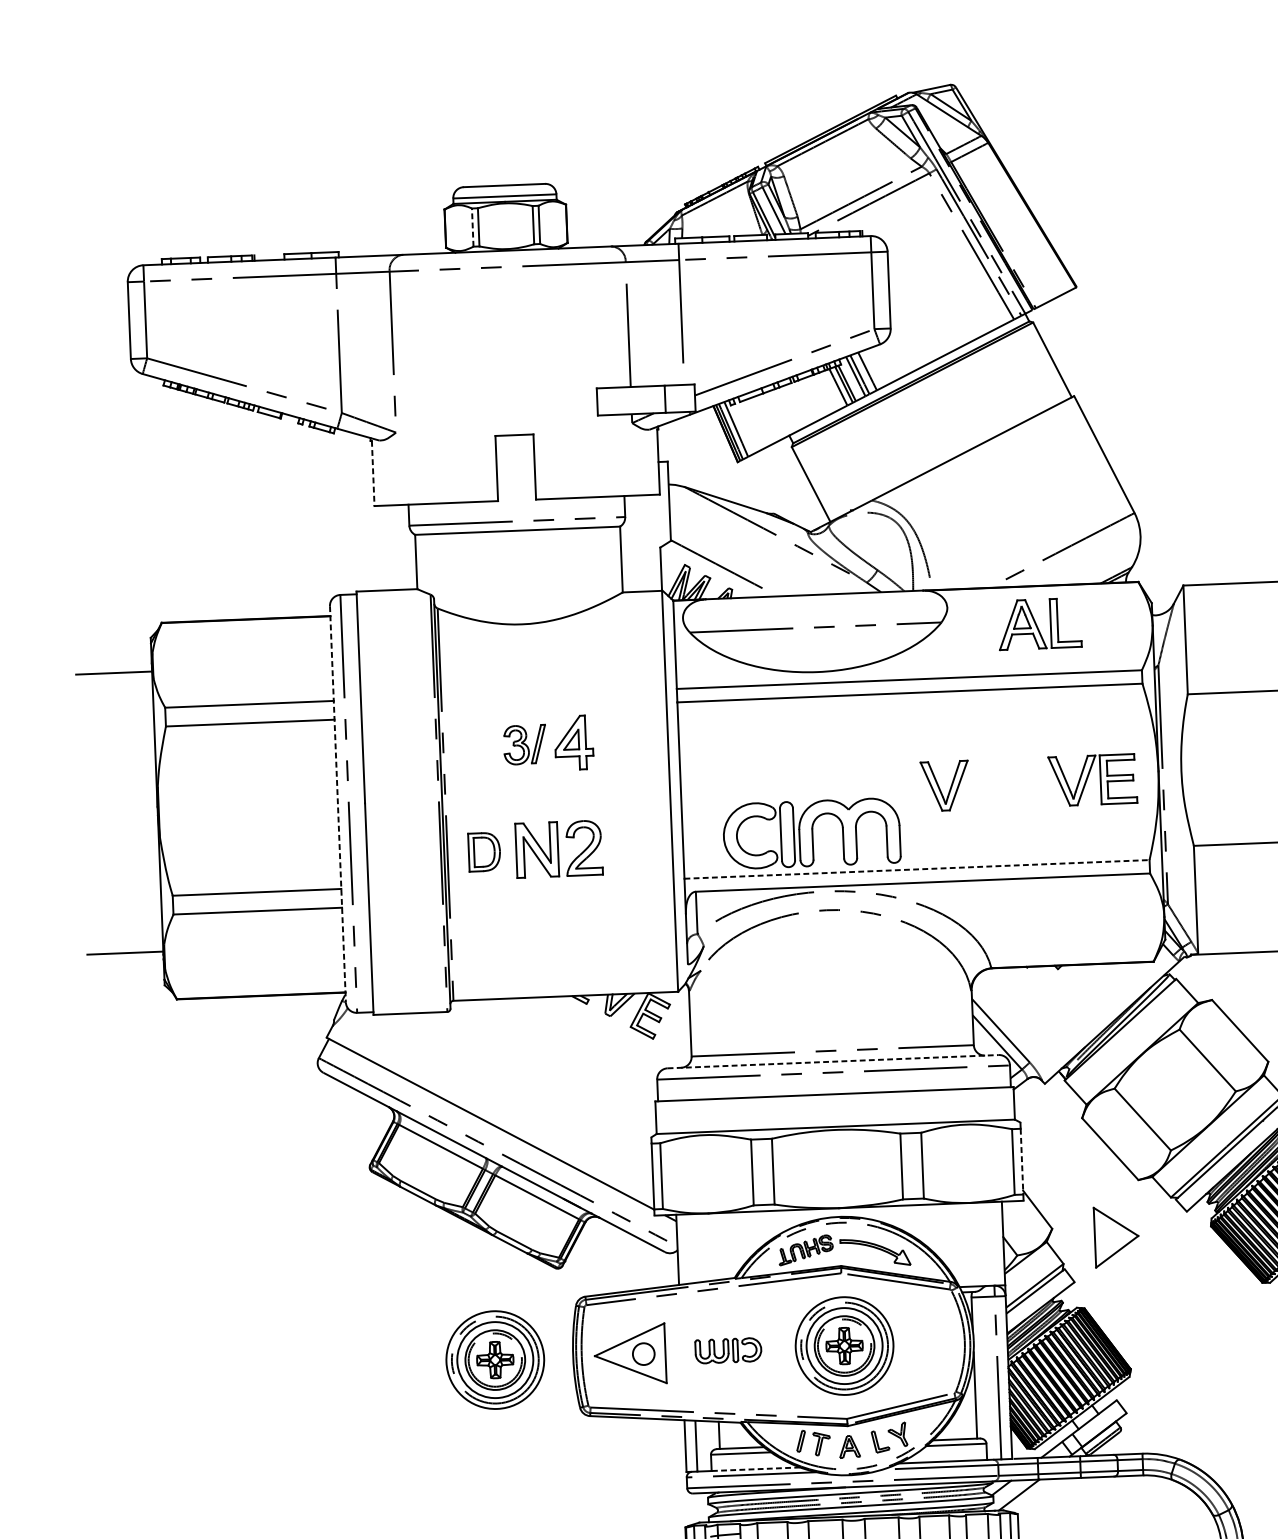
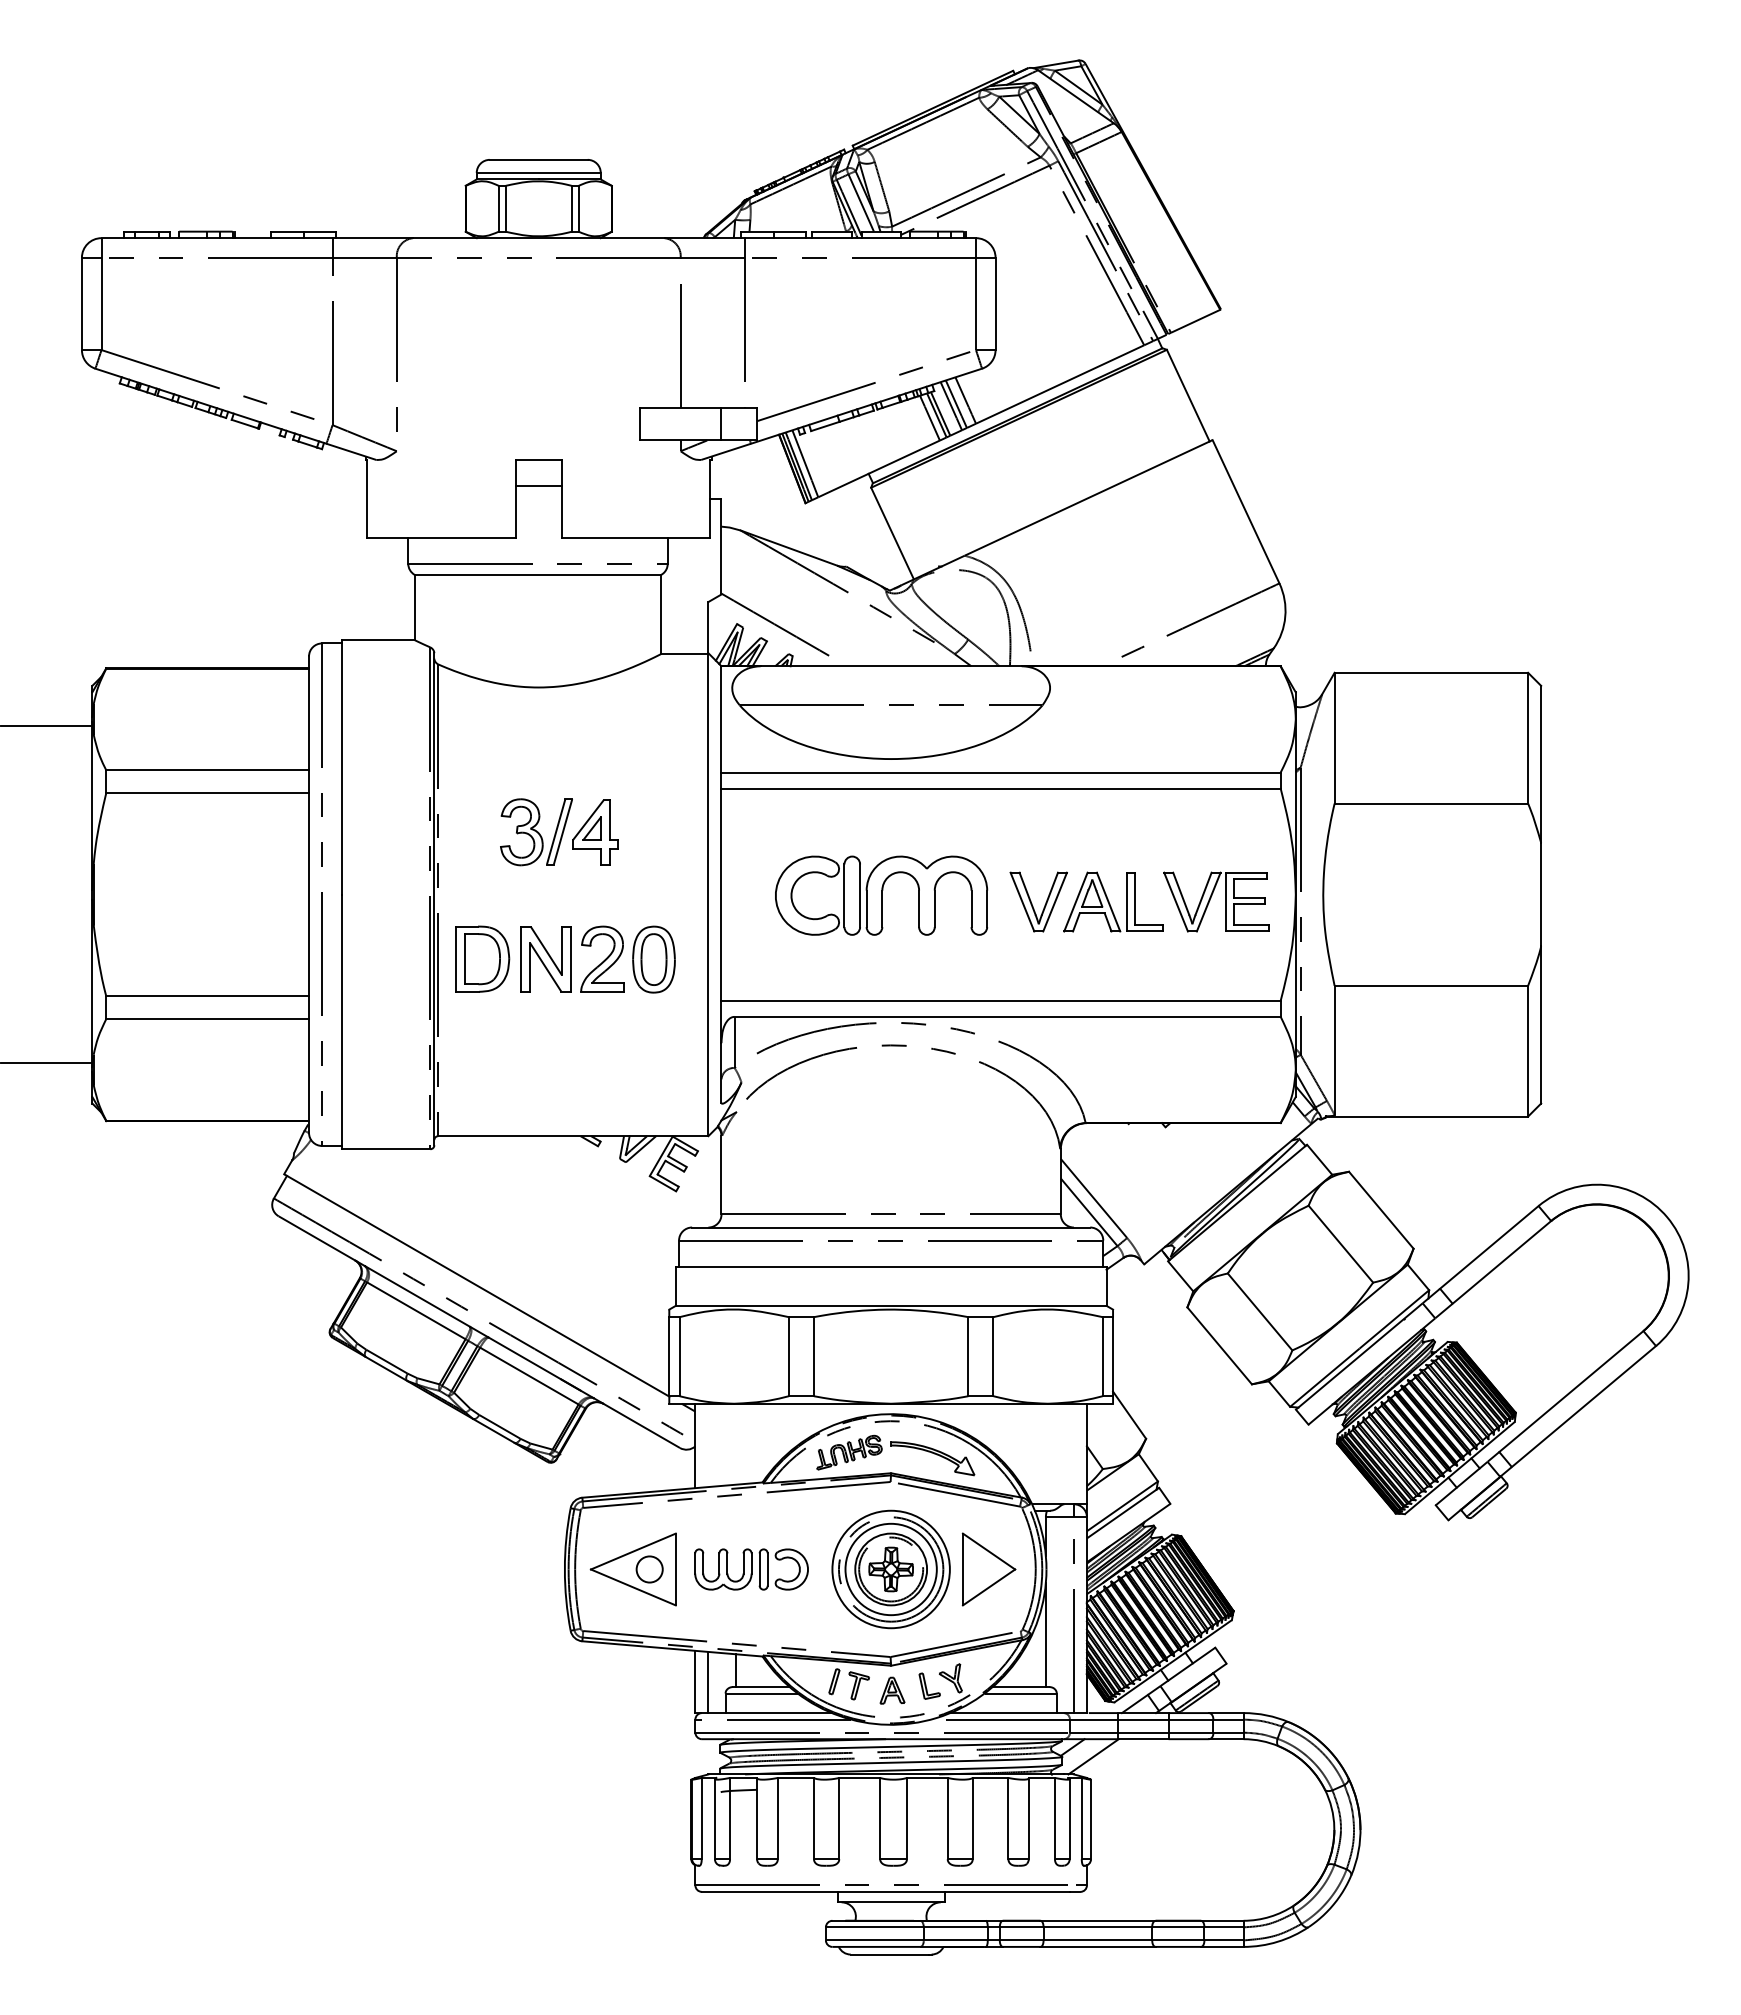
line: (472, 227) -> (498, 208), dashed -> solid
line: (515, 457) -> (538, 486), added
line: (373, 473) -> (367, 499), dashed -> solid
part: (1039, 623) -> (1113, 901), moved
part: (525, 745) -> (536, 832), size x1.43
line: (338, 804) -> (309, 895), dashed -> solid
part: (811, 833) -> (881, 895), moved
part: (626, 846) -> (653, 959), added
part: (484, 851) -> (482, 958), size x1.43
line: (917, 869) -> (1001, 1000), dashed -> solid
line: (833, 1061) -> (891, 1227), dashed -> solid
line: (1022, 1161) -> (1113, 1356), dashed -> solid
part: (1116, 1236) -> (988, 1569), moved
part: (728, 1350) -> (751, 1569), size x1.43
part: (494, 1360) -> (470, 1569), removed
line: (755, 1469) -> (778, 1713), dashed -> solid

